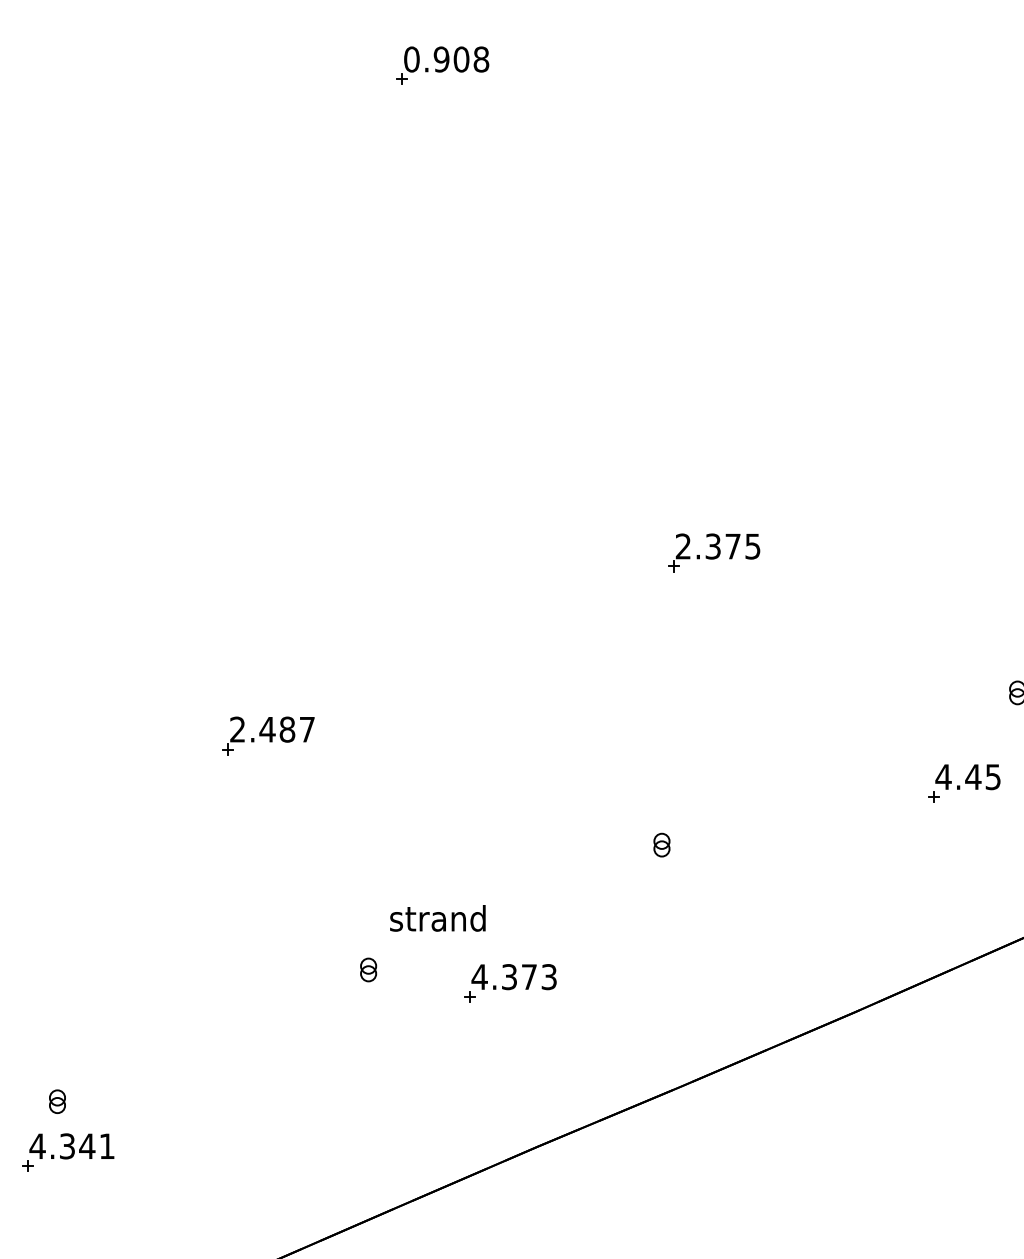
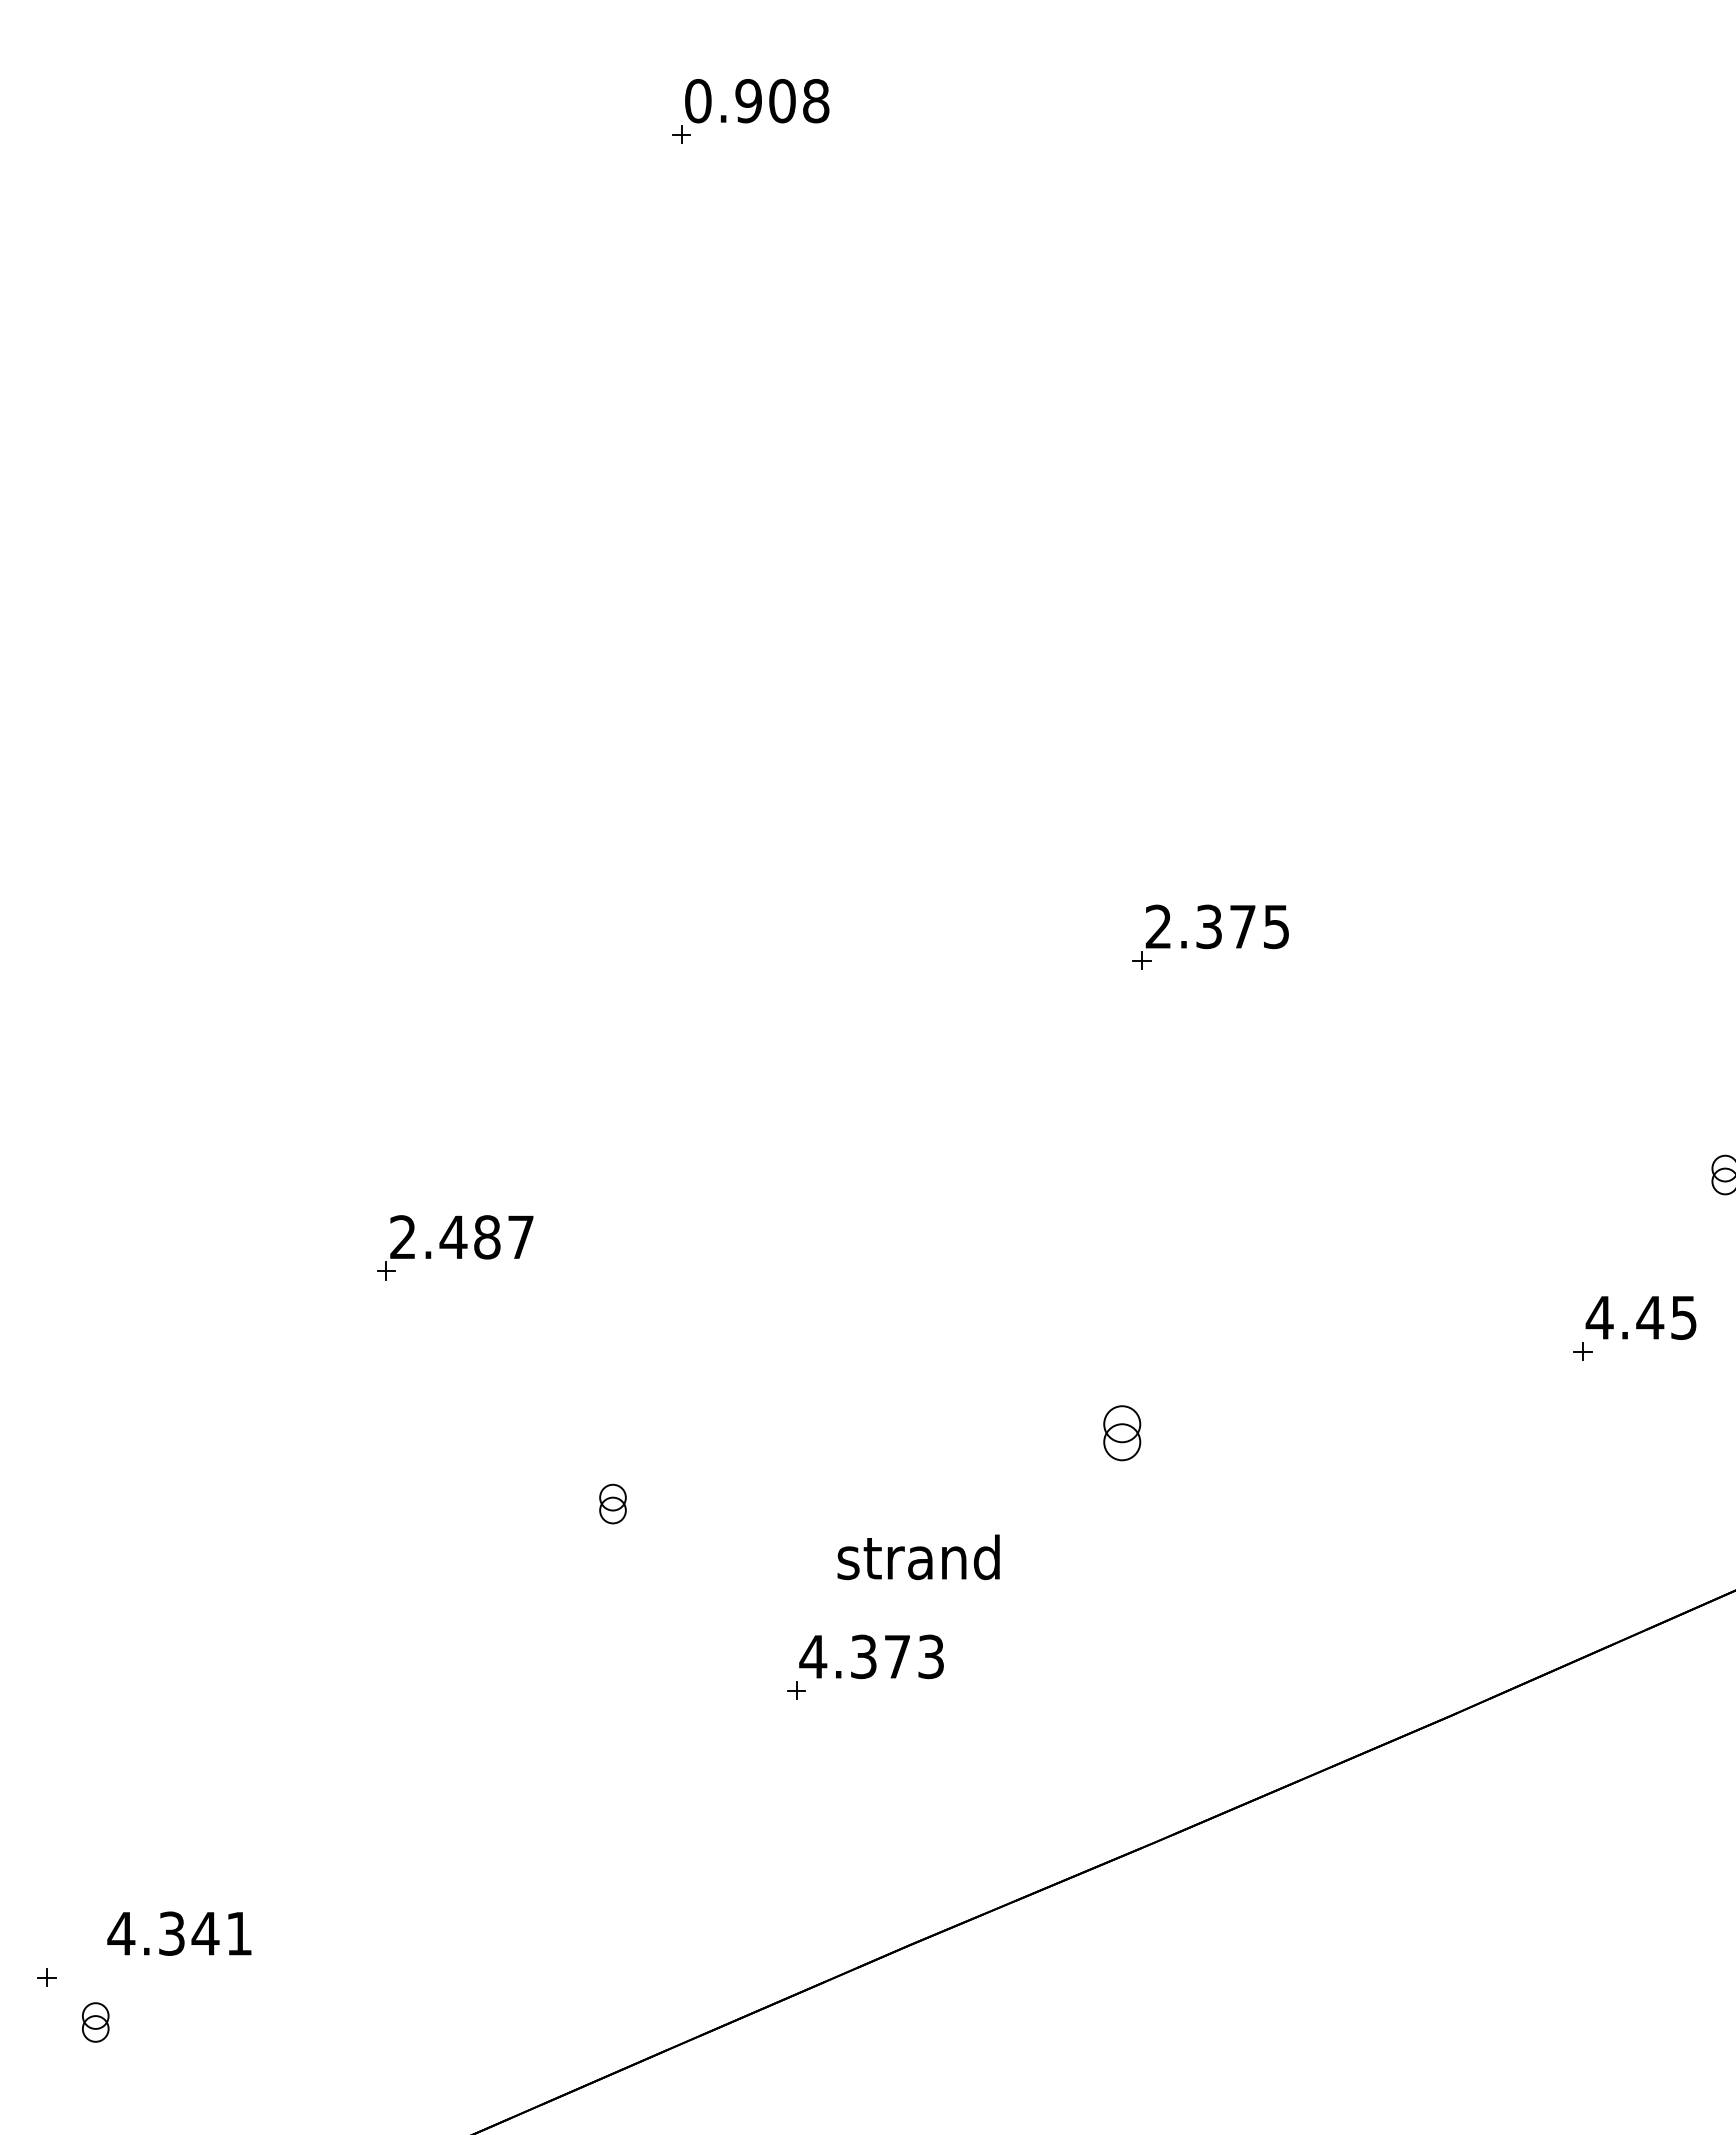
part: (661, 844) -> (1121, 1432), size x1.4
text: (437, 918) -> (918, 1557), moved
part: (368, 969) -> (612, 1503), moved
part: (57, 1101) -> (95, 2022), moved
text: (71, 1146) -> (178, 1933), moved

